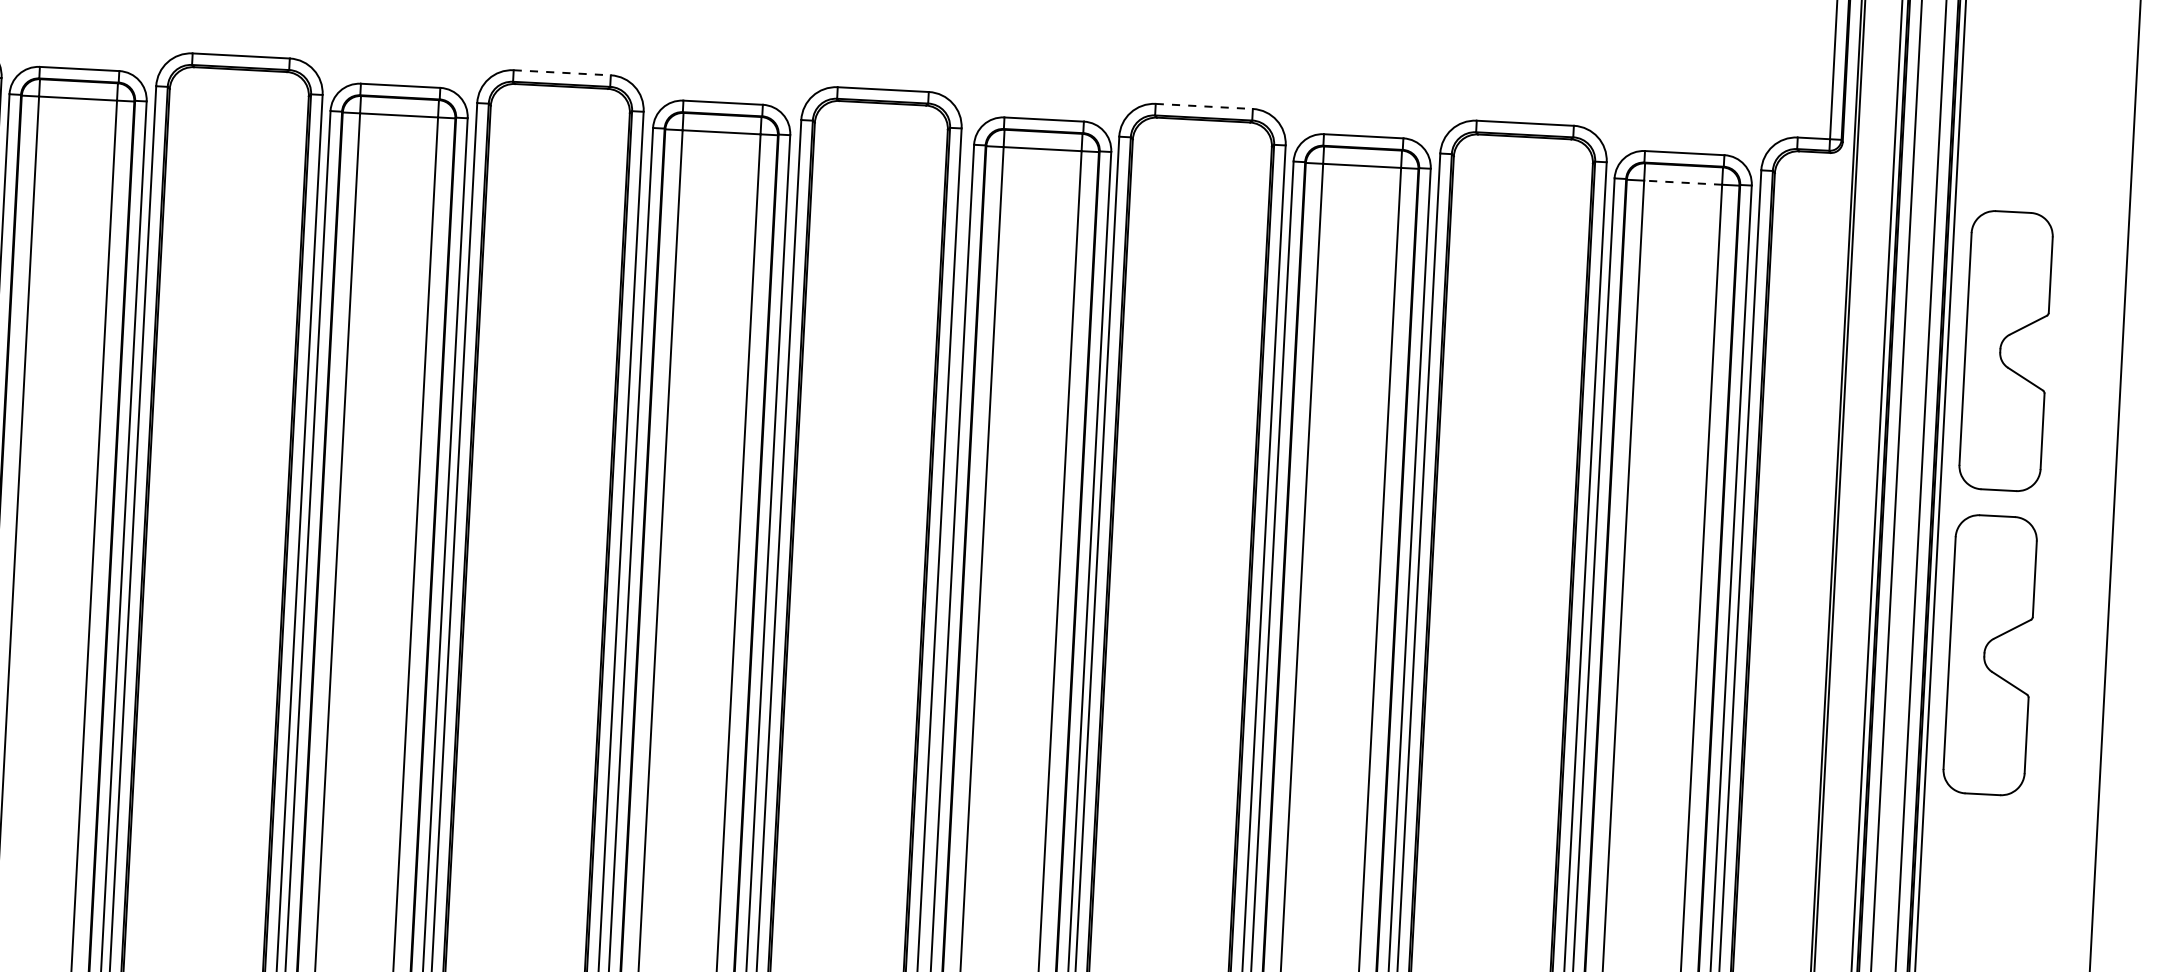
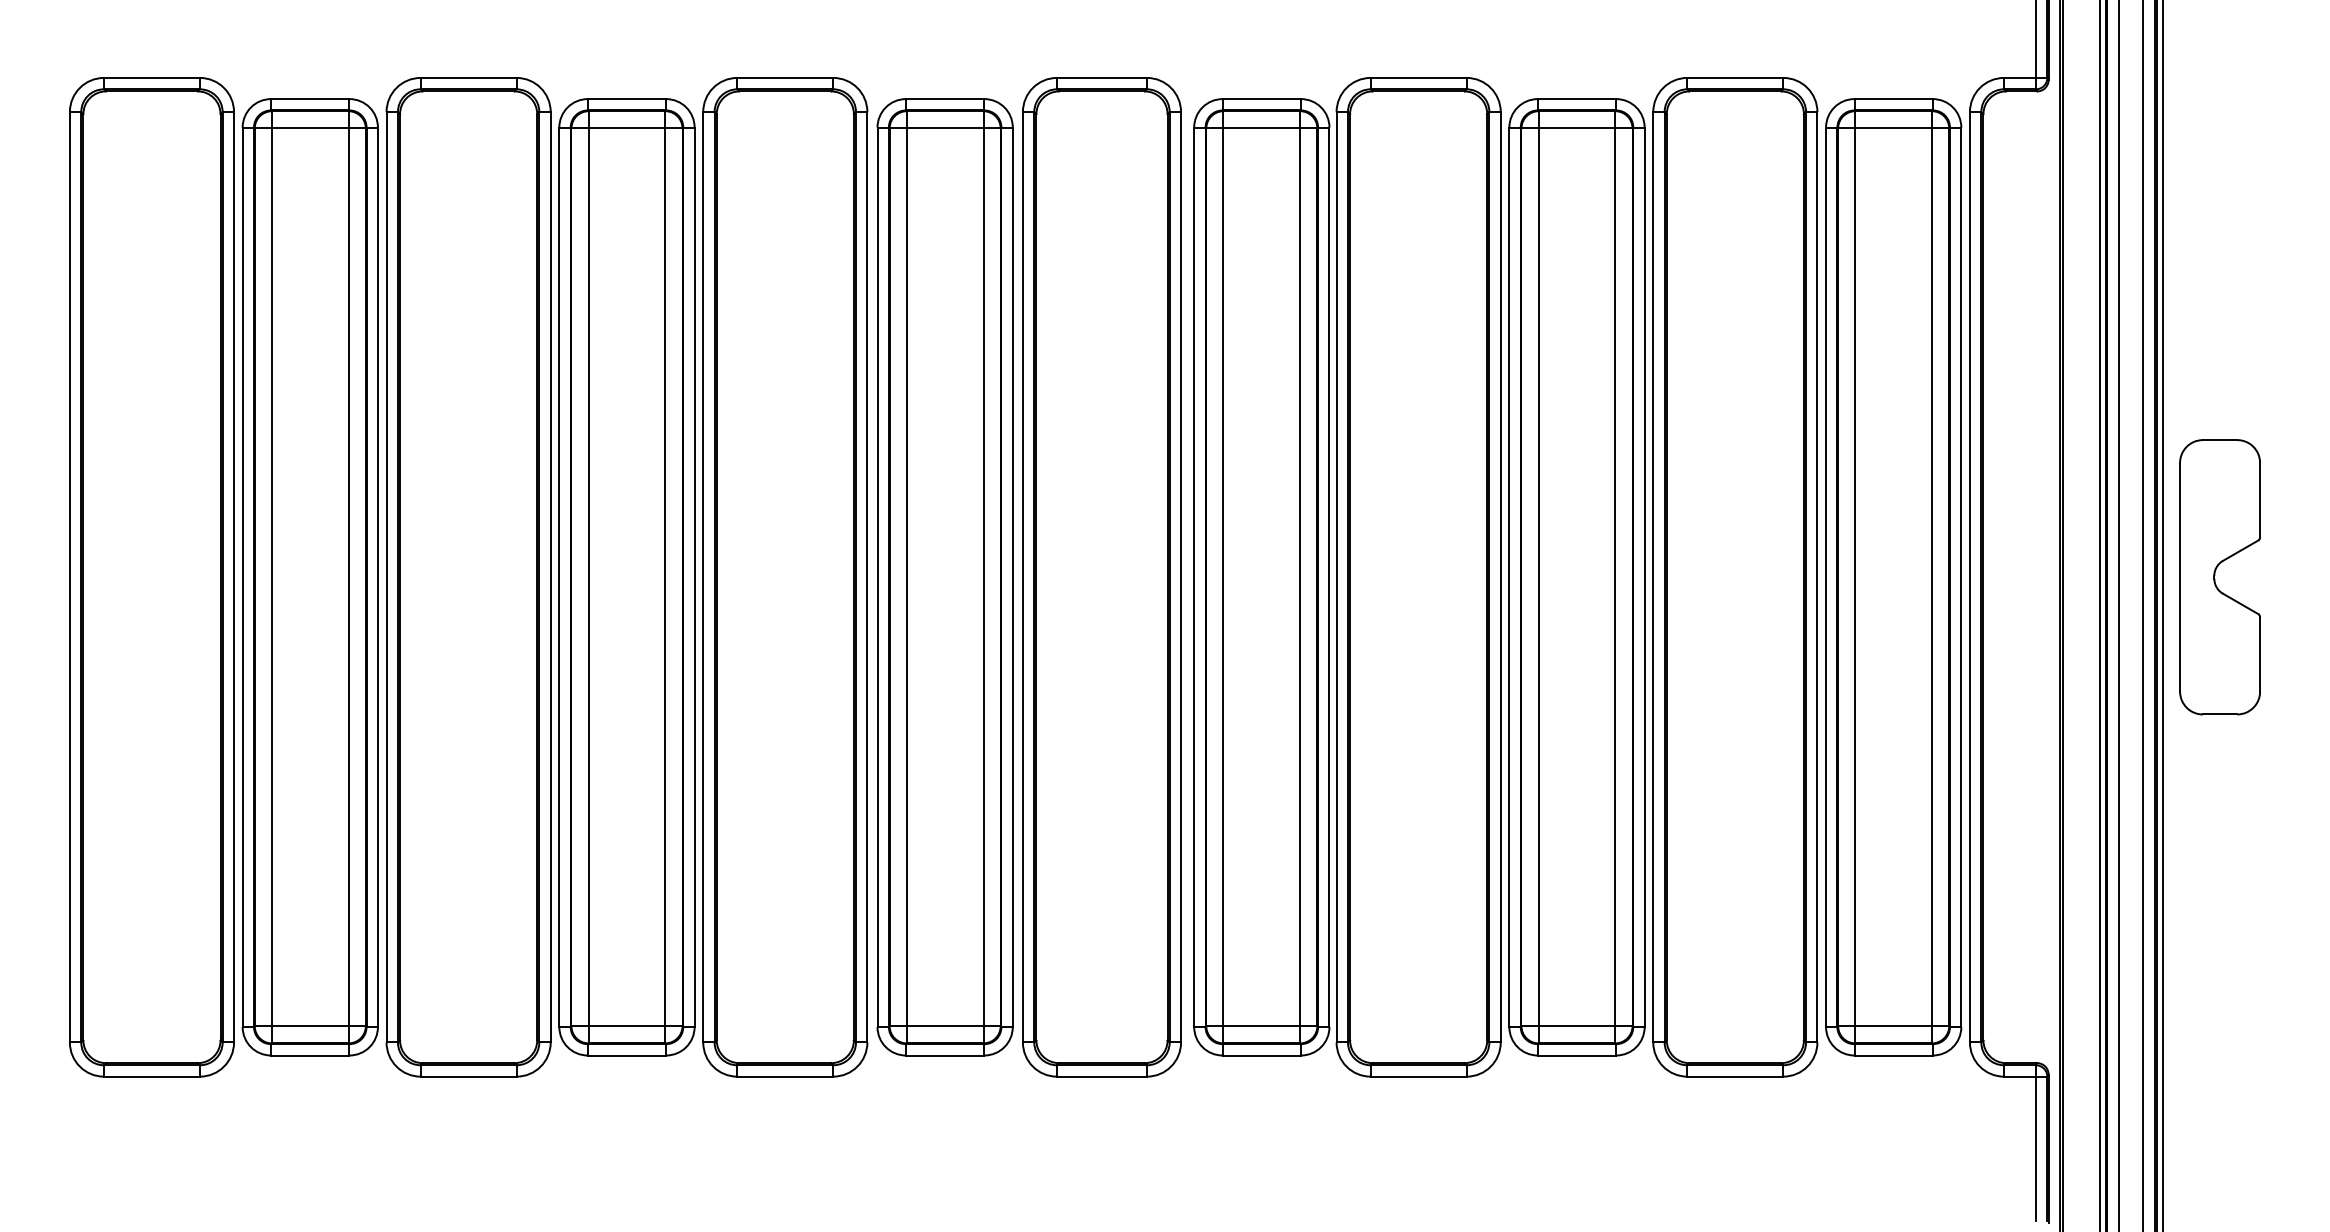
line: (562, 72) -> (785, 77), dashed -> solid
line: (1204, 105) -> (1418, 77), dashed -> solid
line: (1682, 182) -> (1893, 128), dashed -> solid
part: (2005, 351) -> (2219, 277), removed

